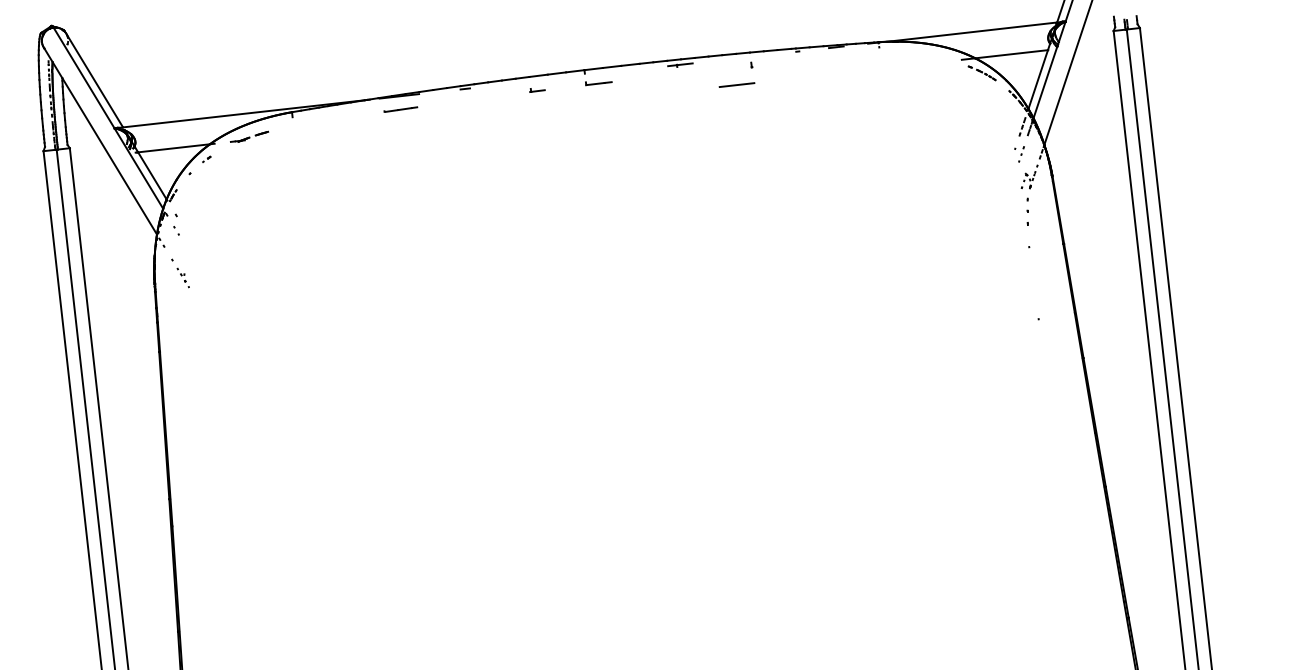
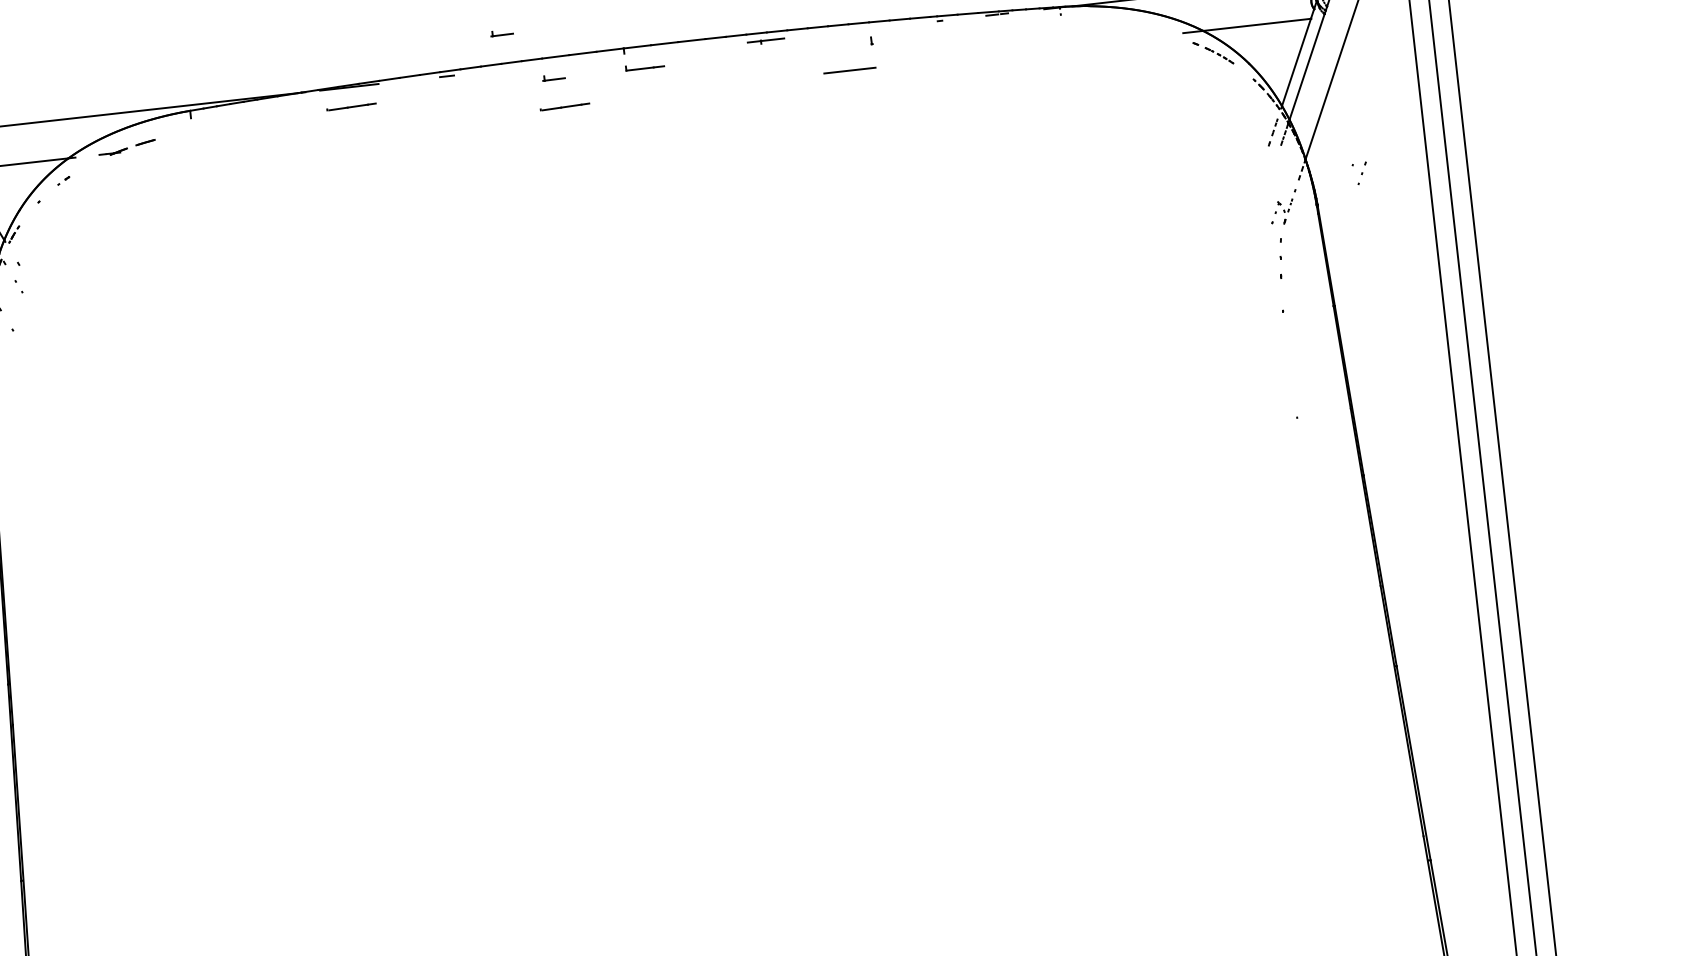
part: (502, 60) -> (502, 34), added
line: (544, 109) -> (564, 106), added
part: (1019, 154) -> (1359, 173), moved
part: (182, 277) -> (27, 355), removed

